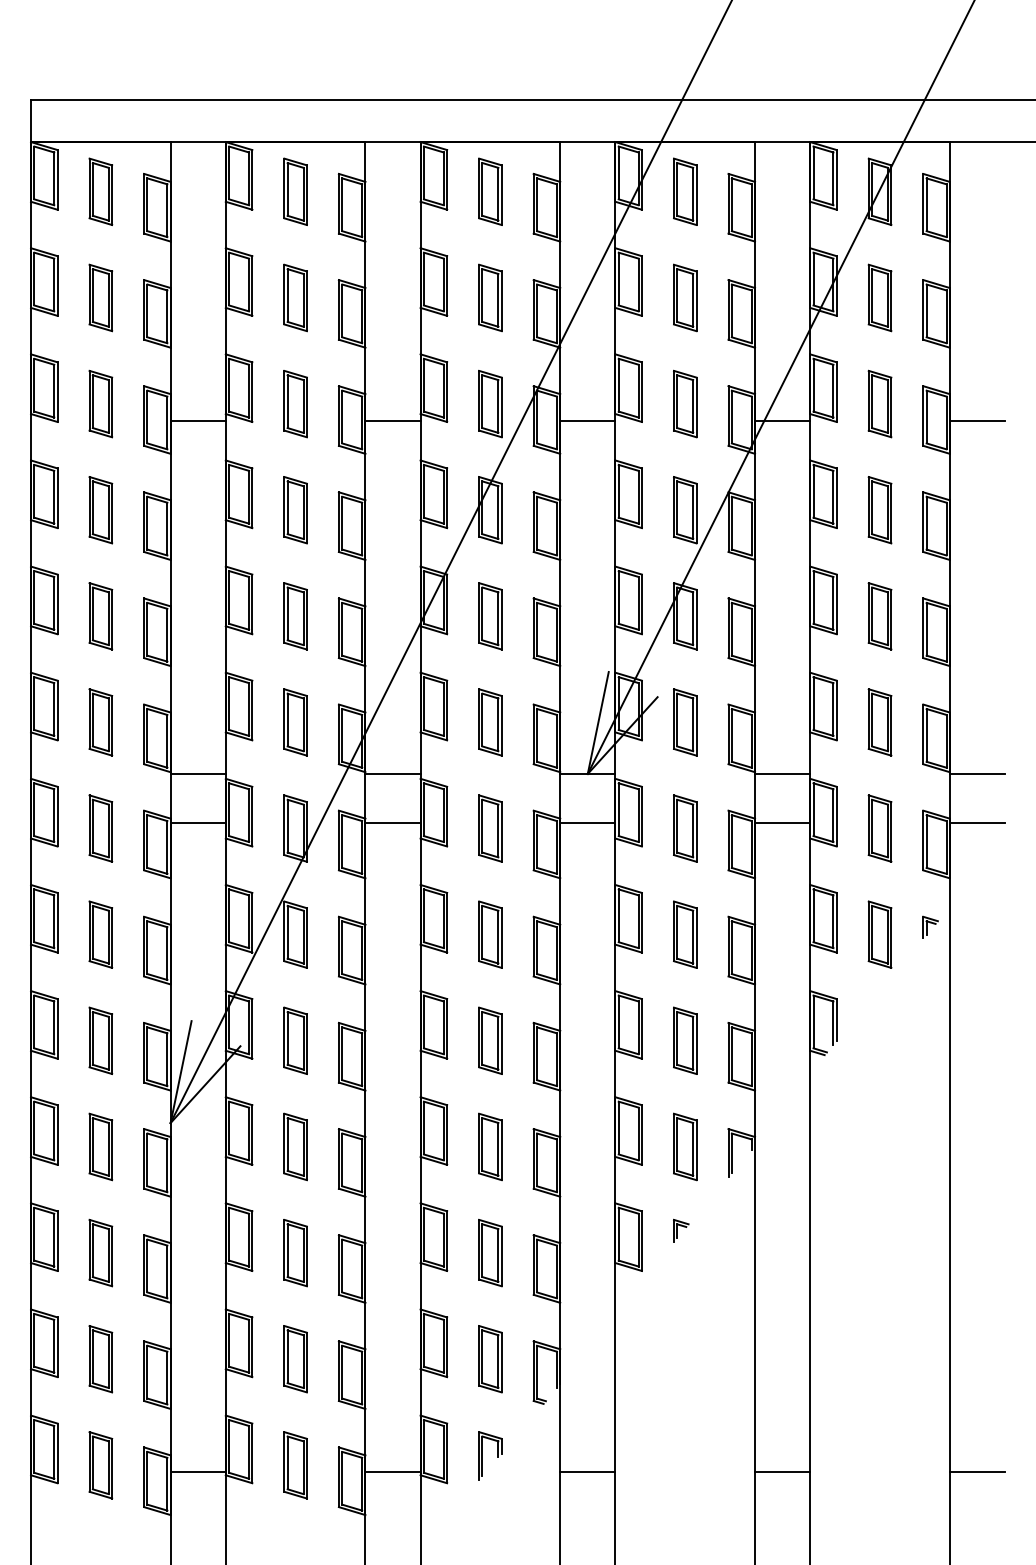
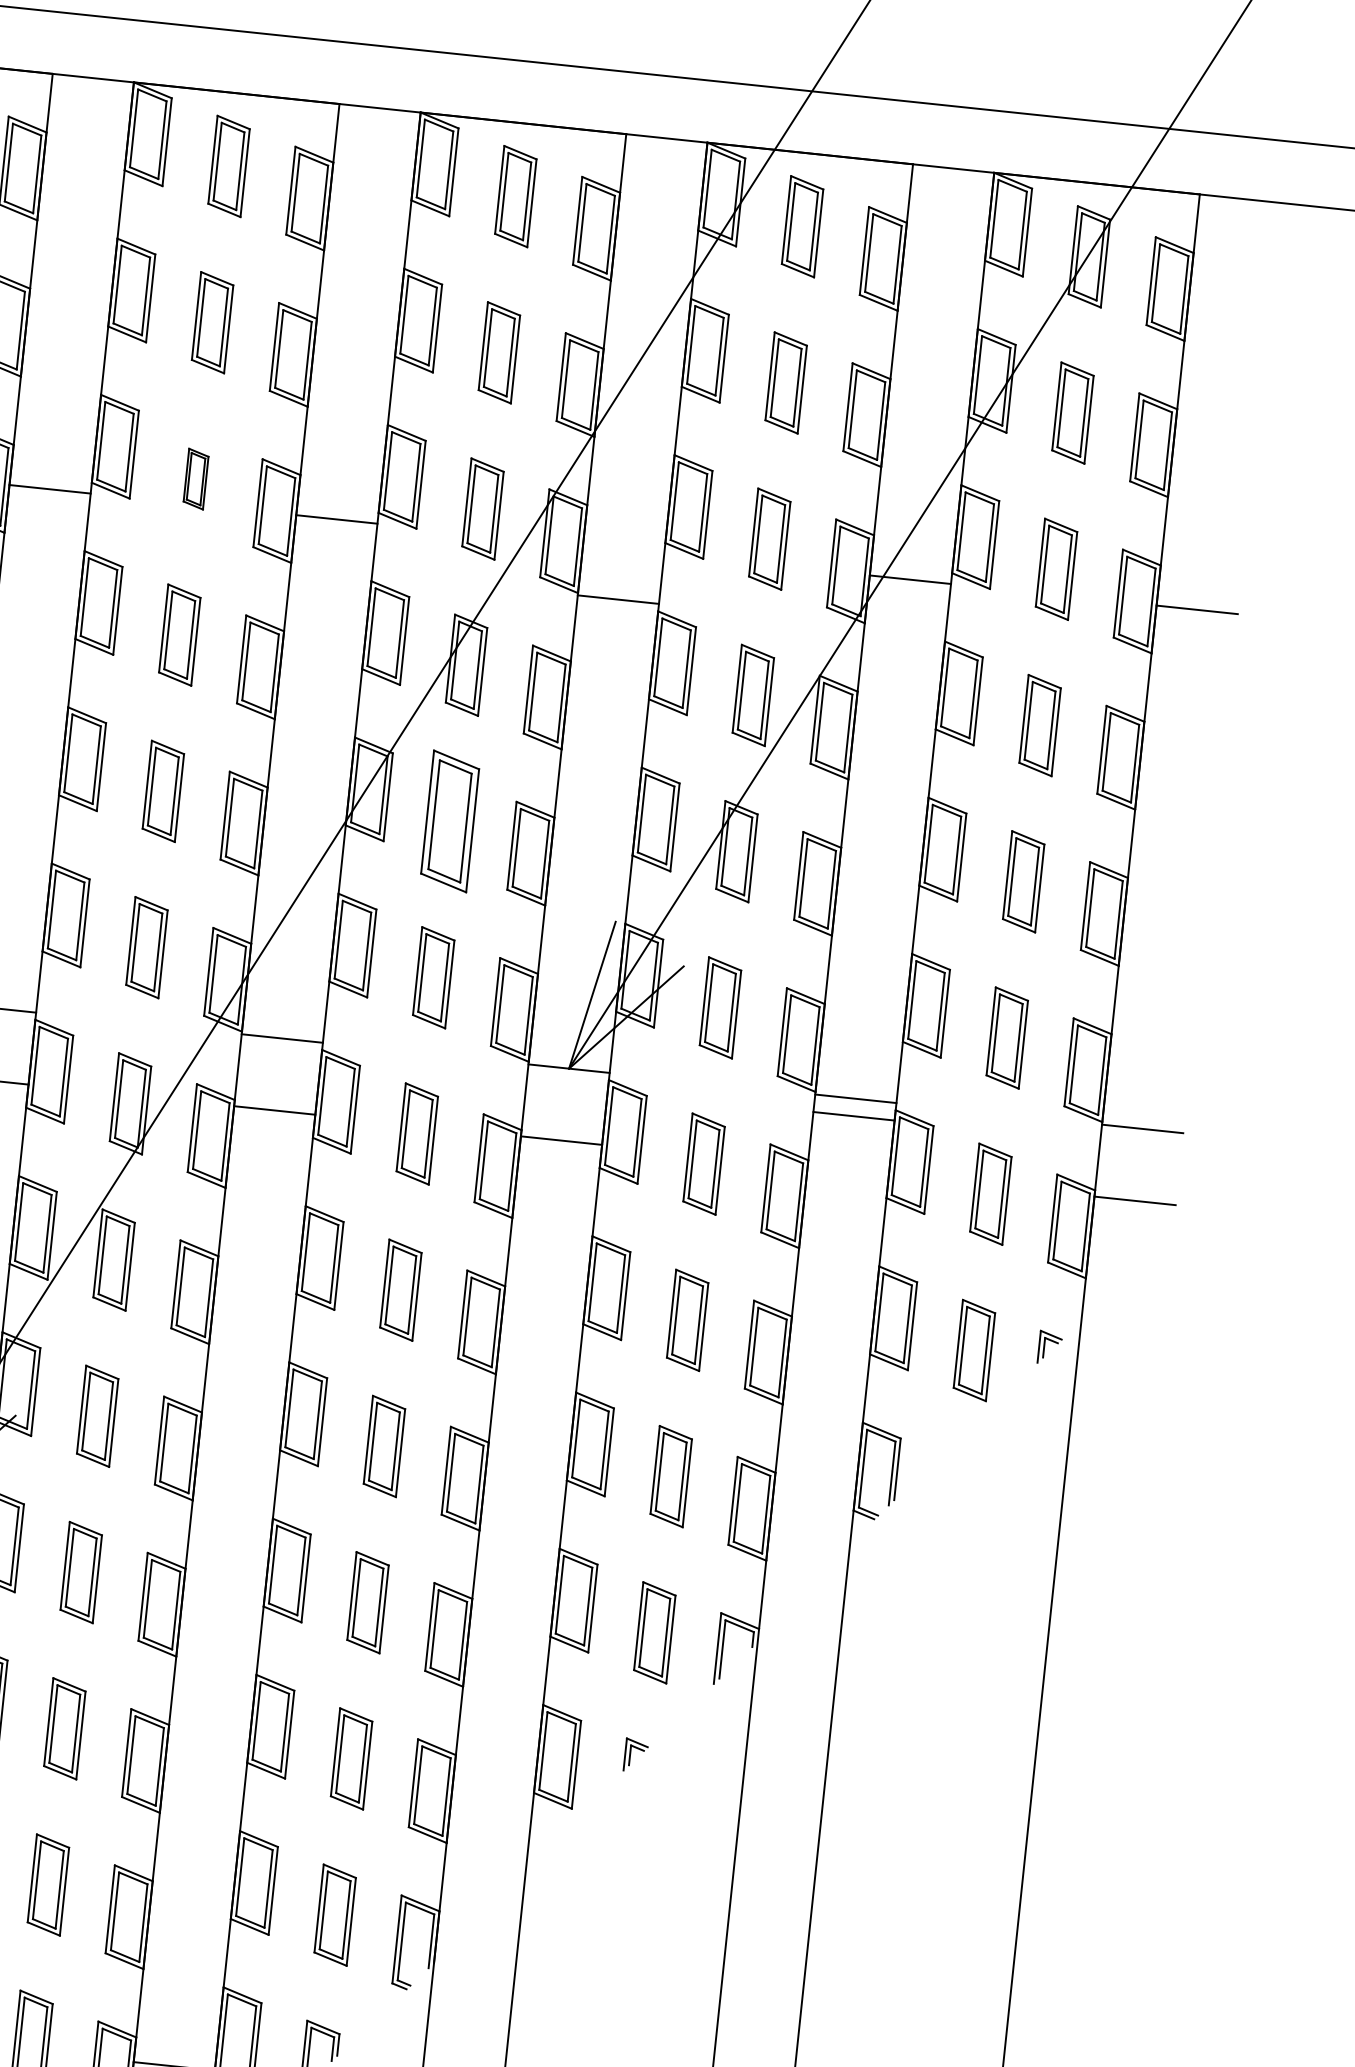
part: (295, 404) -> (195, 479), size x0.6
line: (587, 421) -> (617, 599), moved
part: (490, 616) -> (450, 821), size x1.4
line: (782, 822) -> (853, 1115), moved

